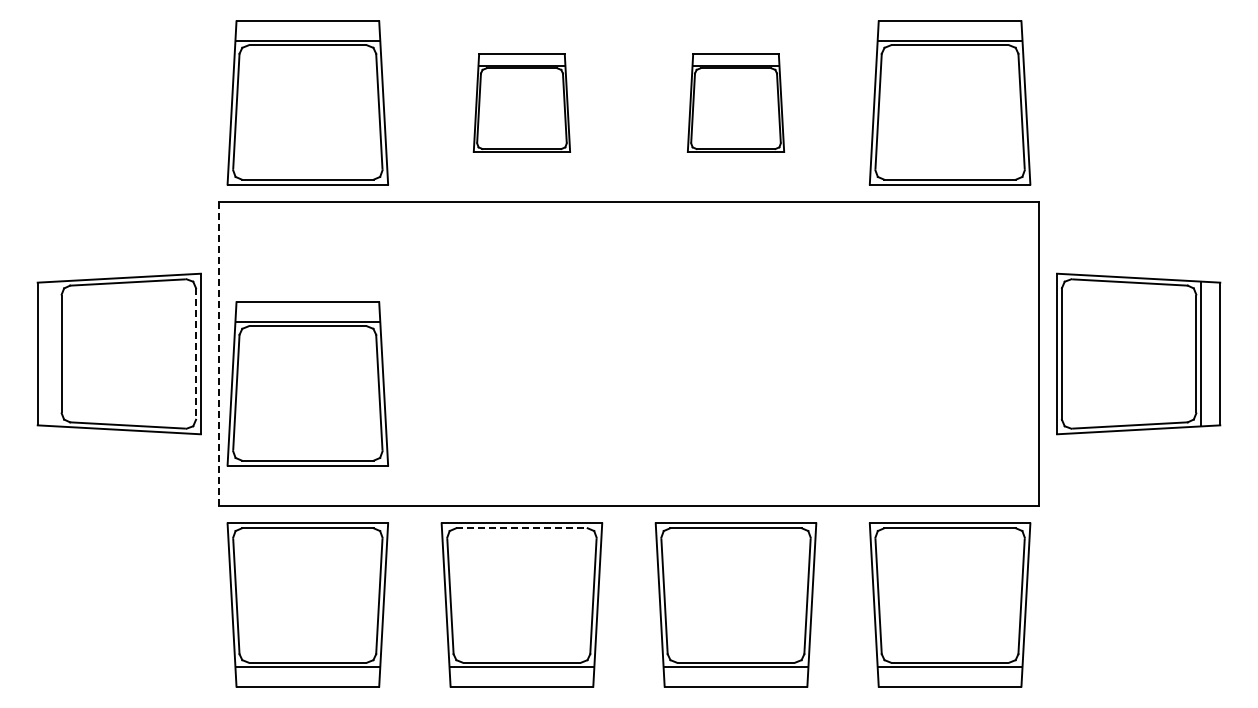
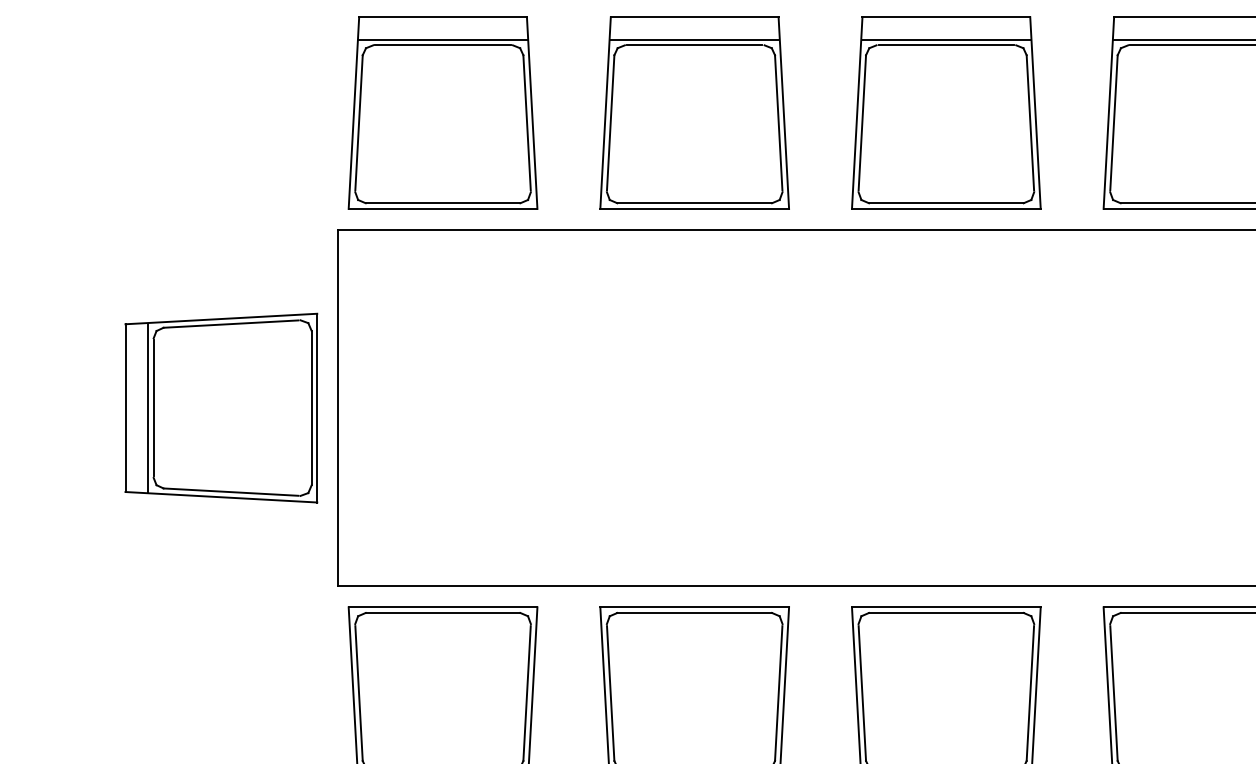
part: (521, 102) -> (694, 112), size x1.67
part: (735, 102) -> (945, 112), size x1.67
line: (56, 353) -> (147, 407), added
line: (196, 354) -> (312, 408), dashed -> solid
line: (218, 354) -> (338, 408), dashed -> solid
part: (307, 383) -> (442, 442), removed
line: (521, 528) -> (694, 613), dashed -> solid

